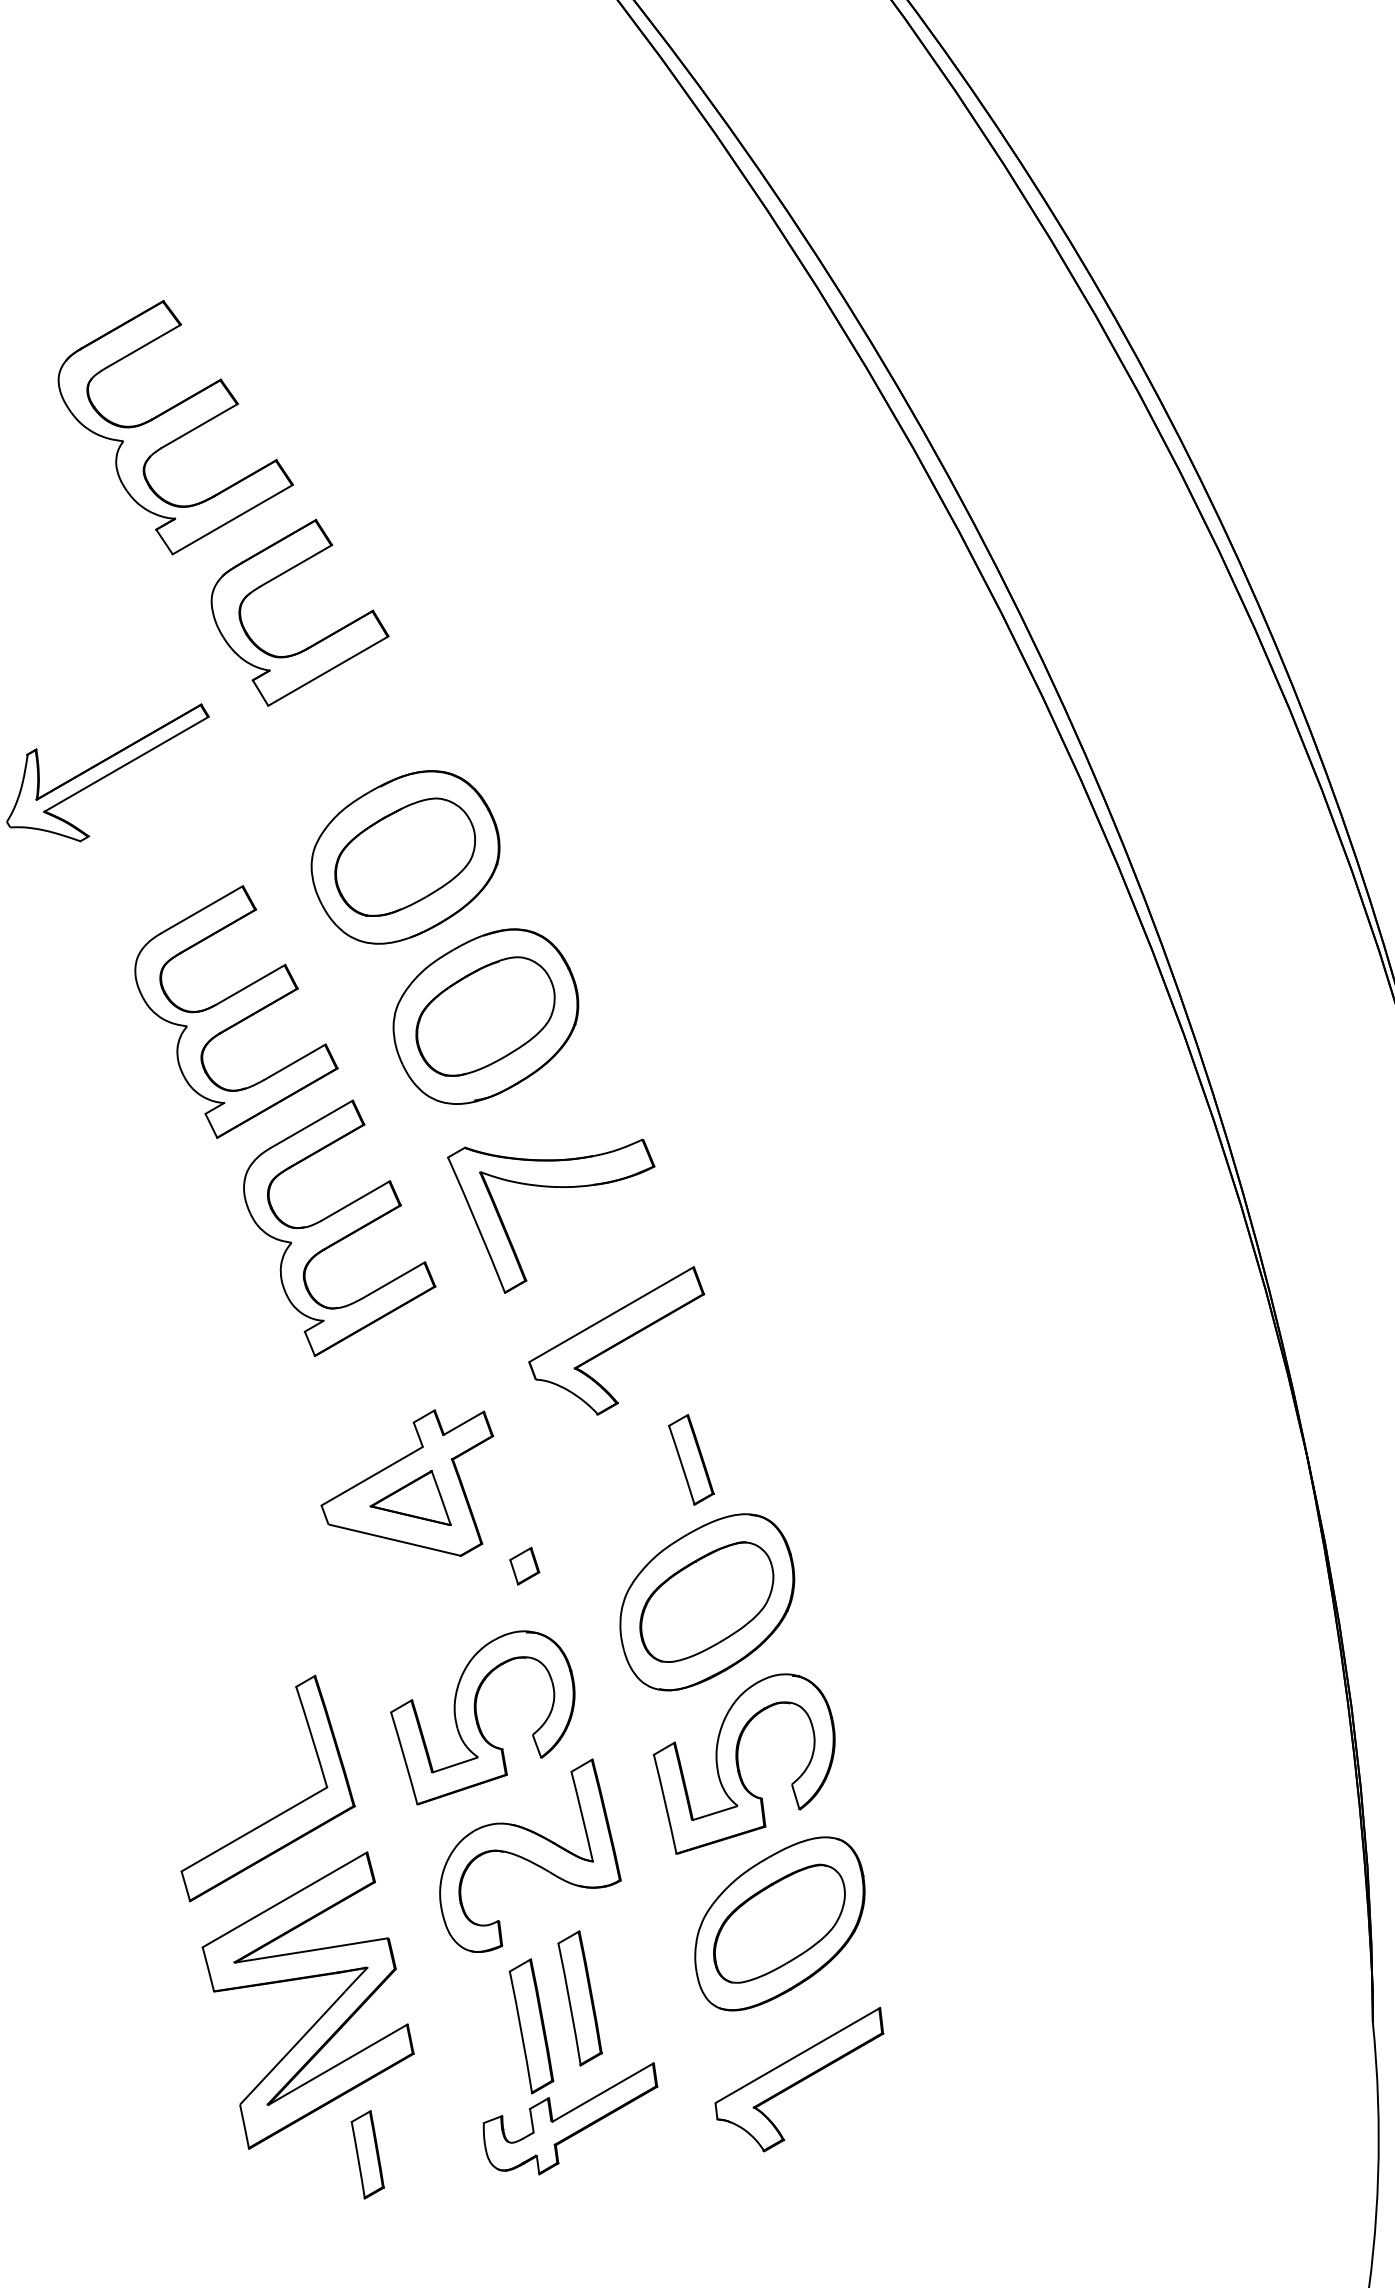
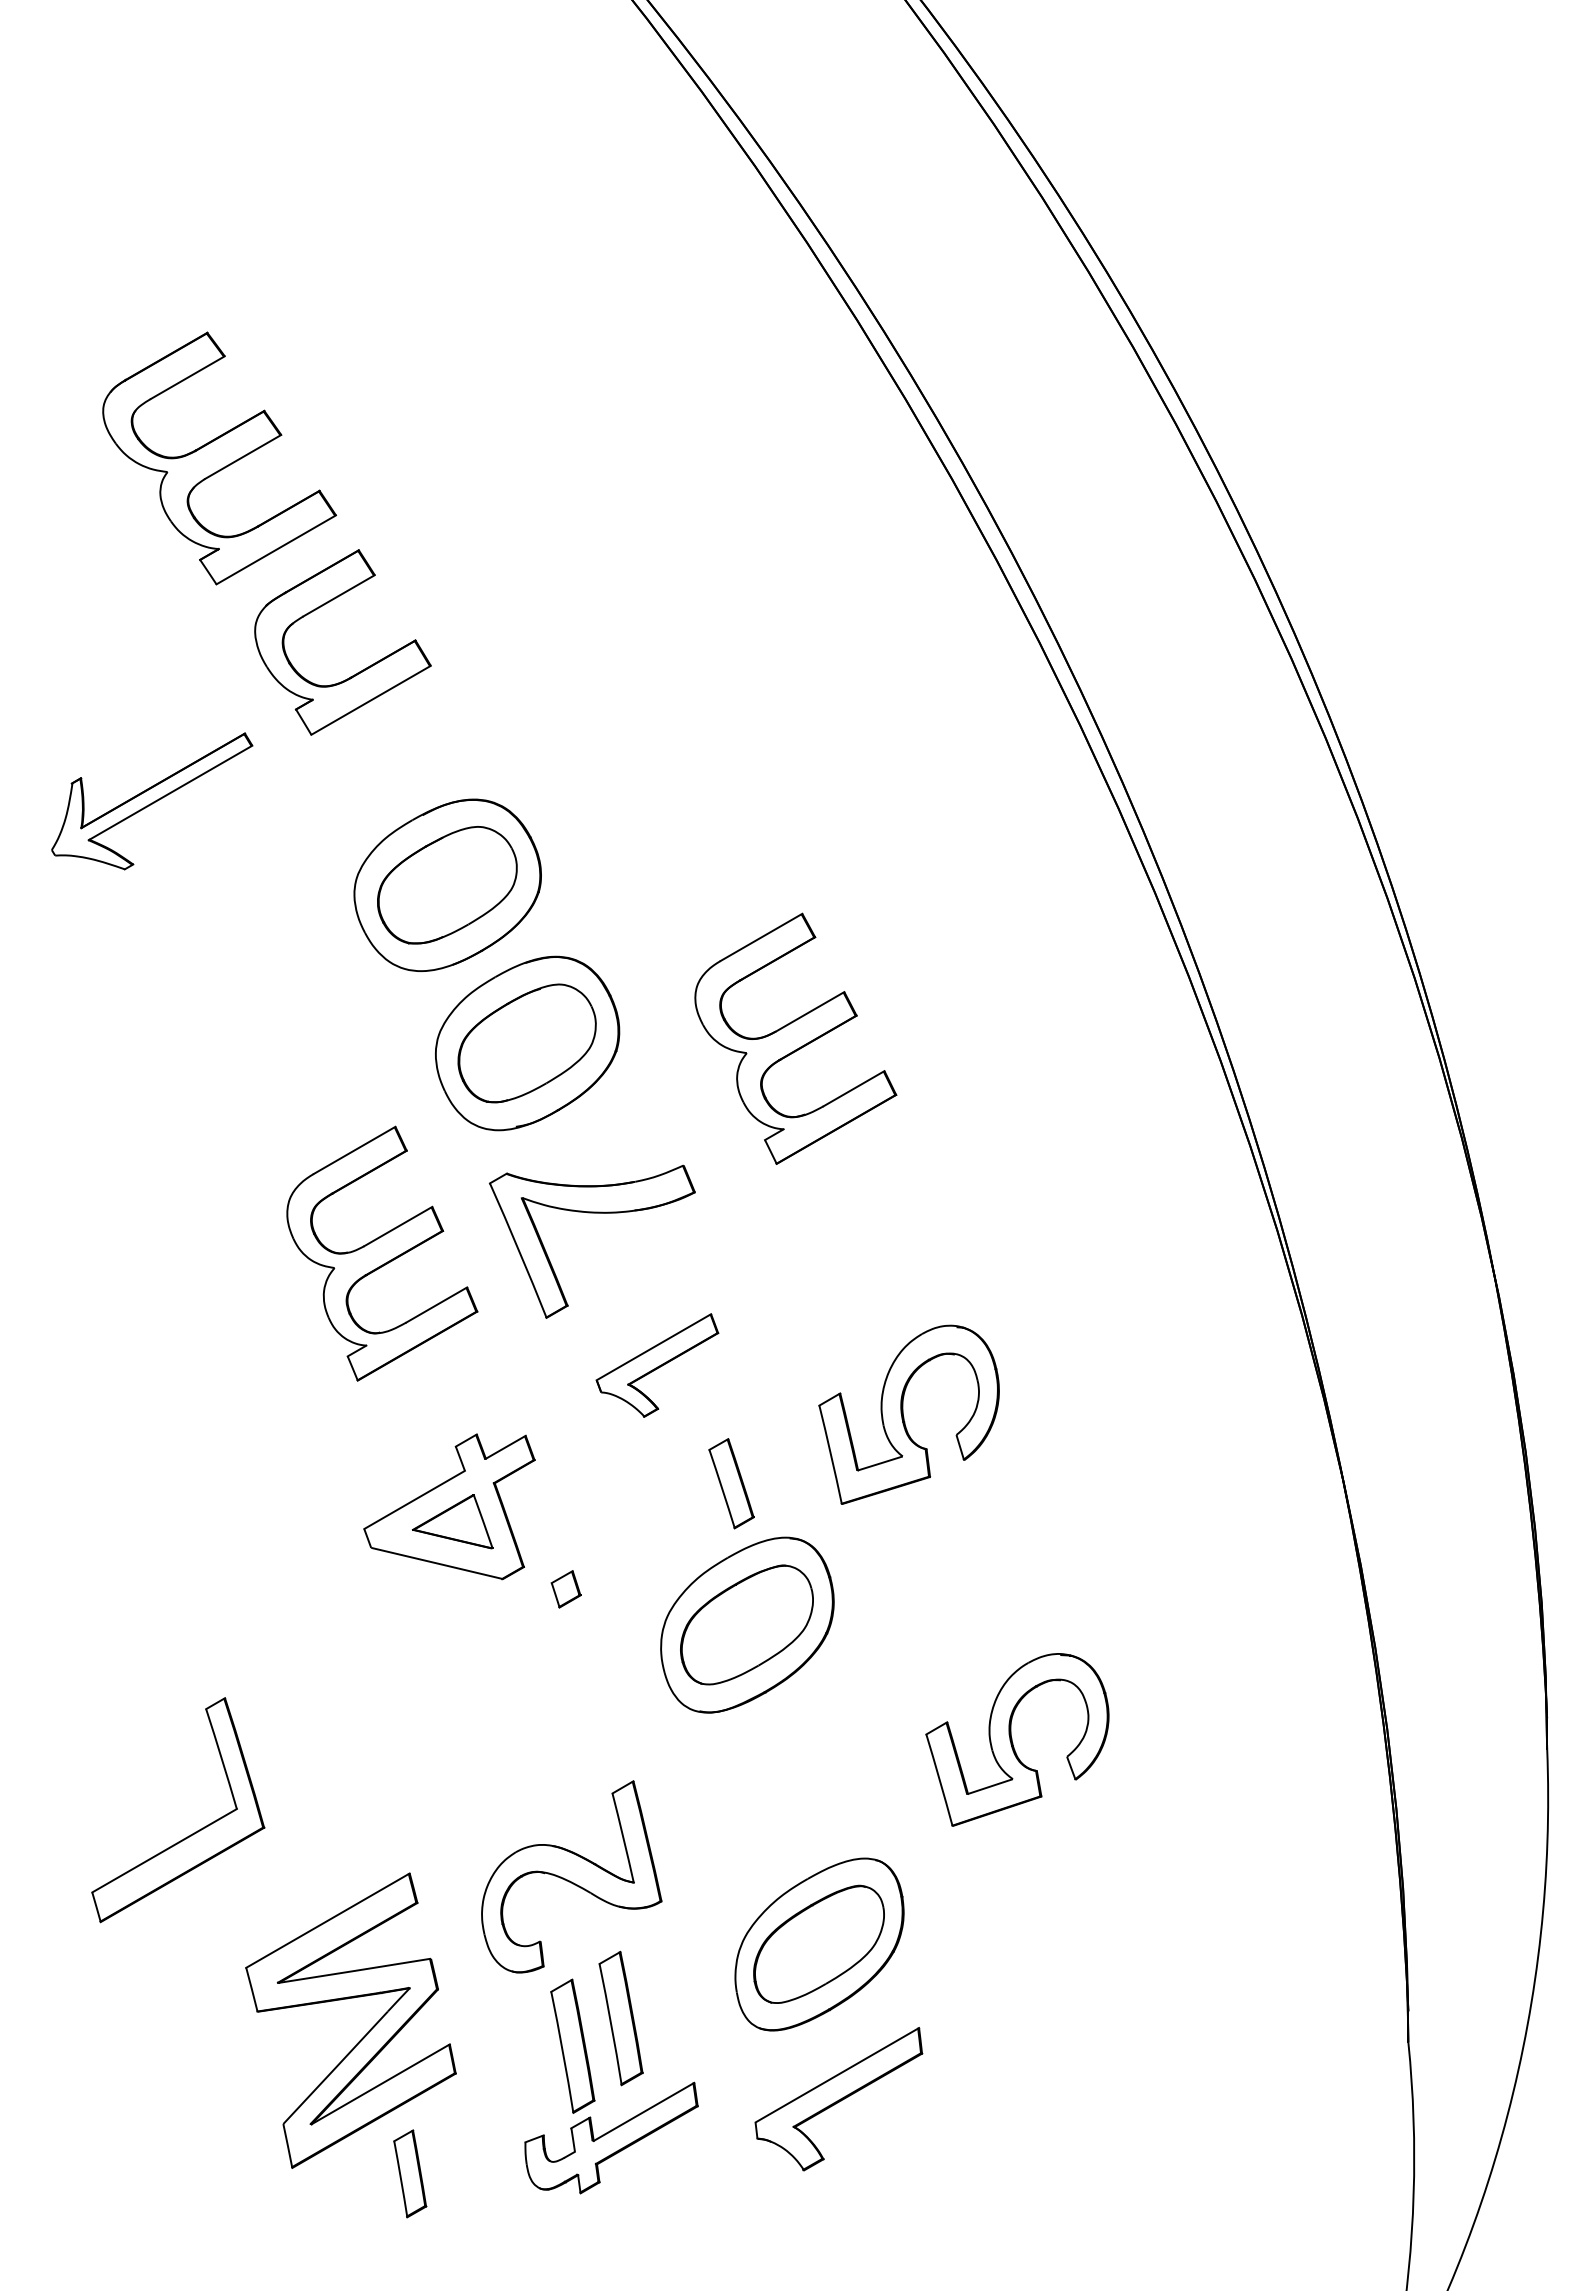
part: (236, 1011) -> (795, 1038), moved
part: (616, 1340) -> (657, 1365), size x0.7
part: (482, 1717) -> (1017, 1739), moved
part: (743, 1763) -> (908, 1414), moved
part: (280, 1813) -> (190, 1834), moved

